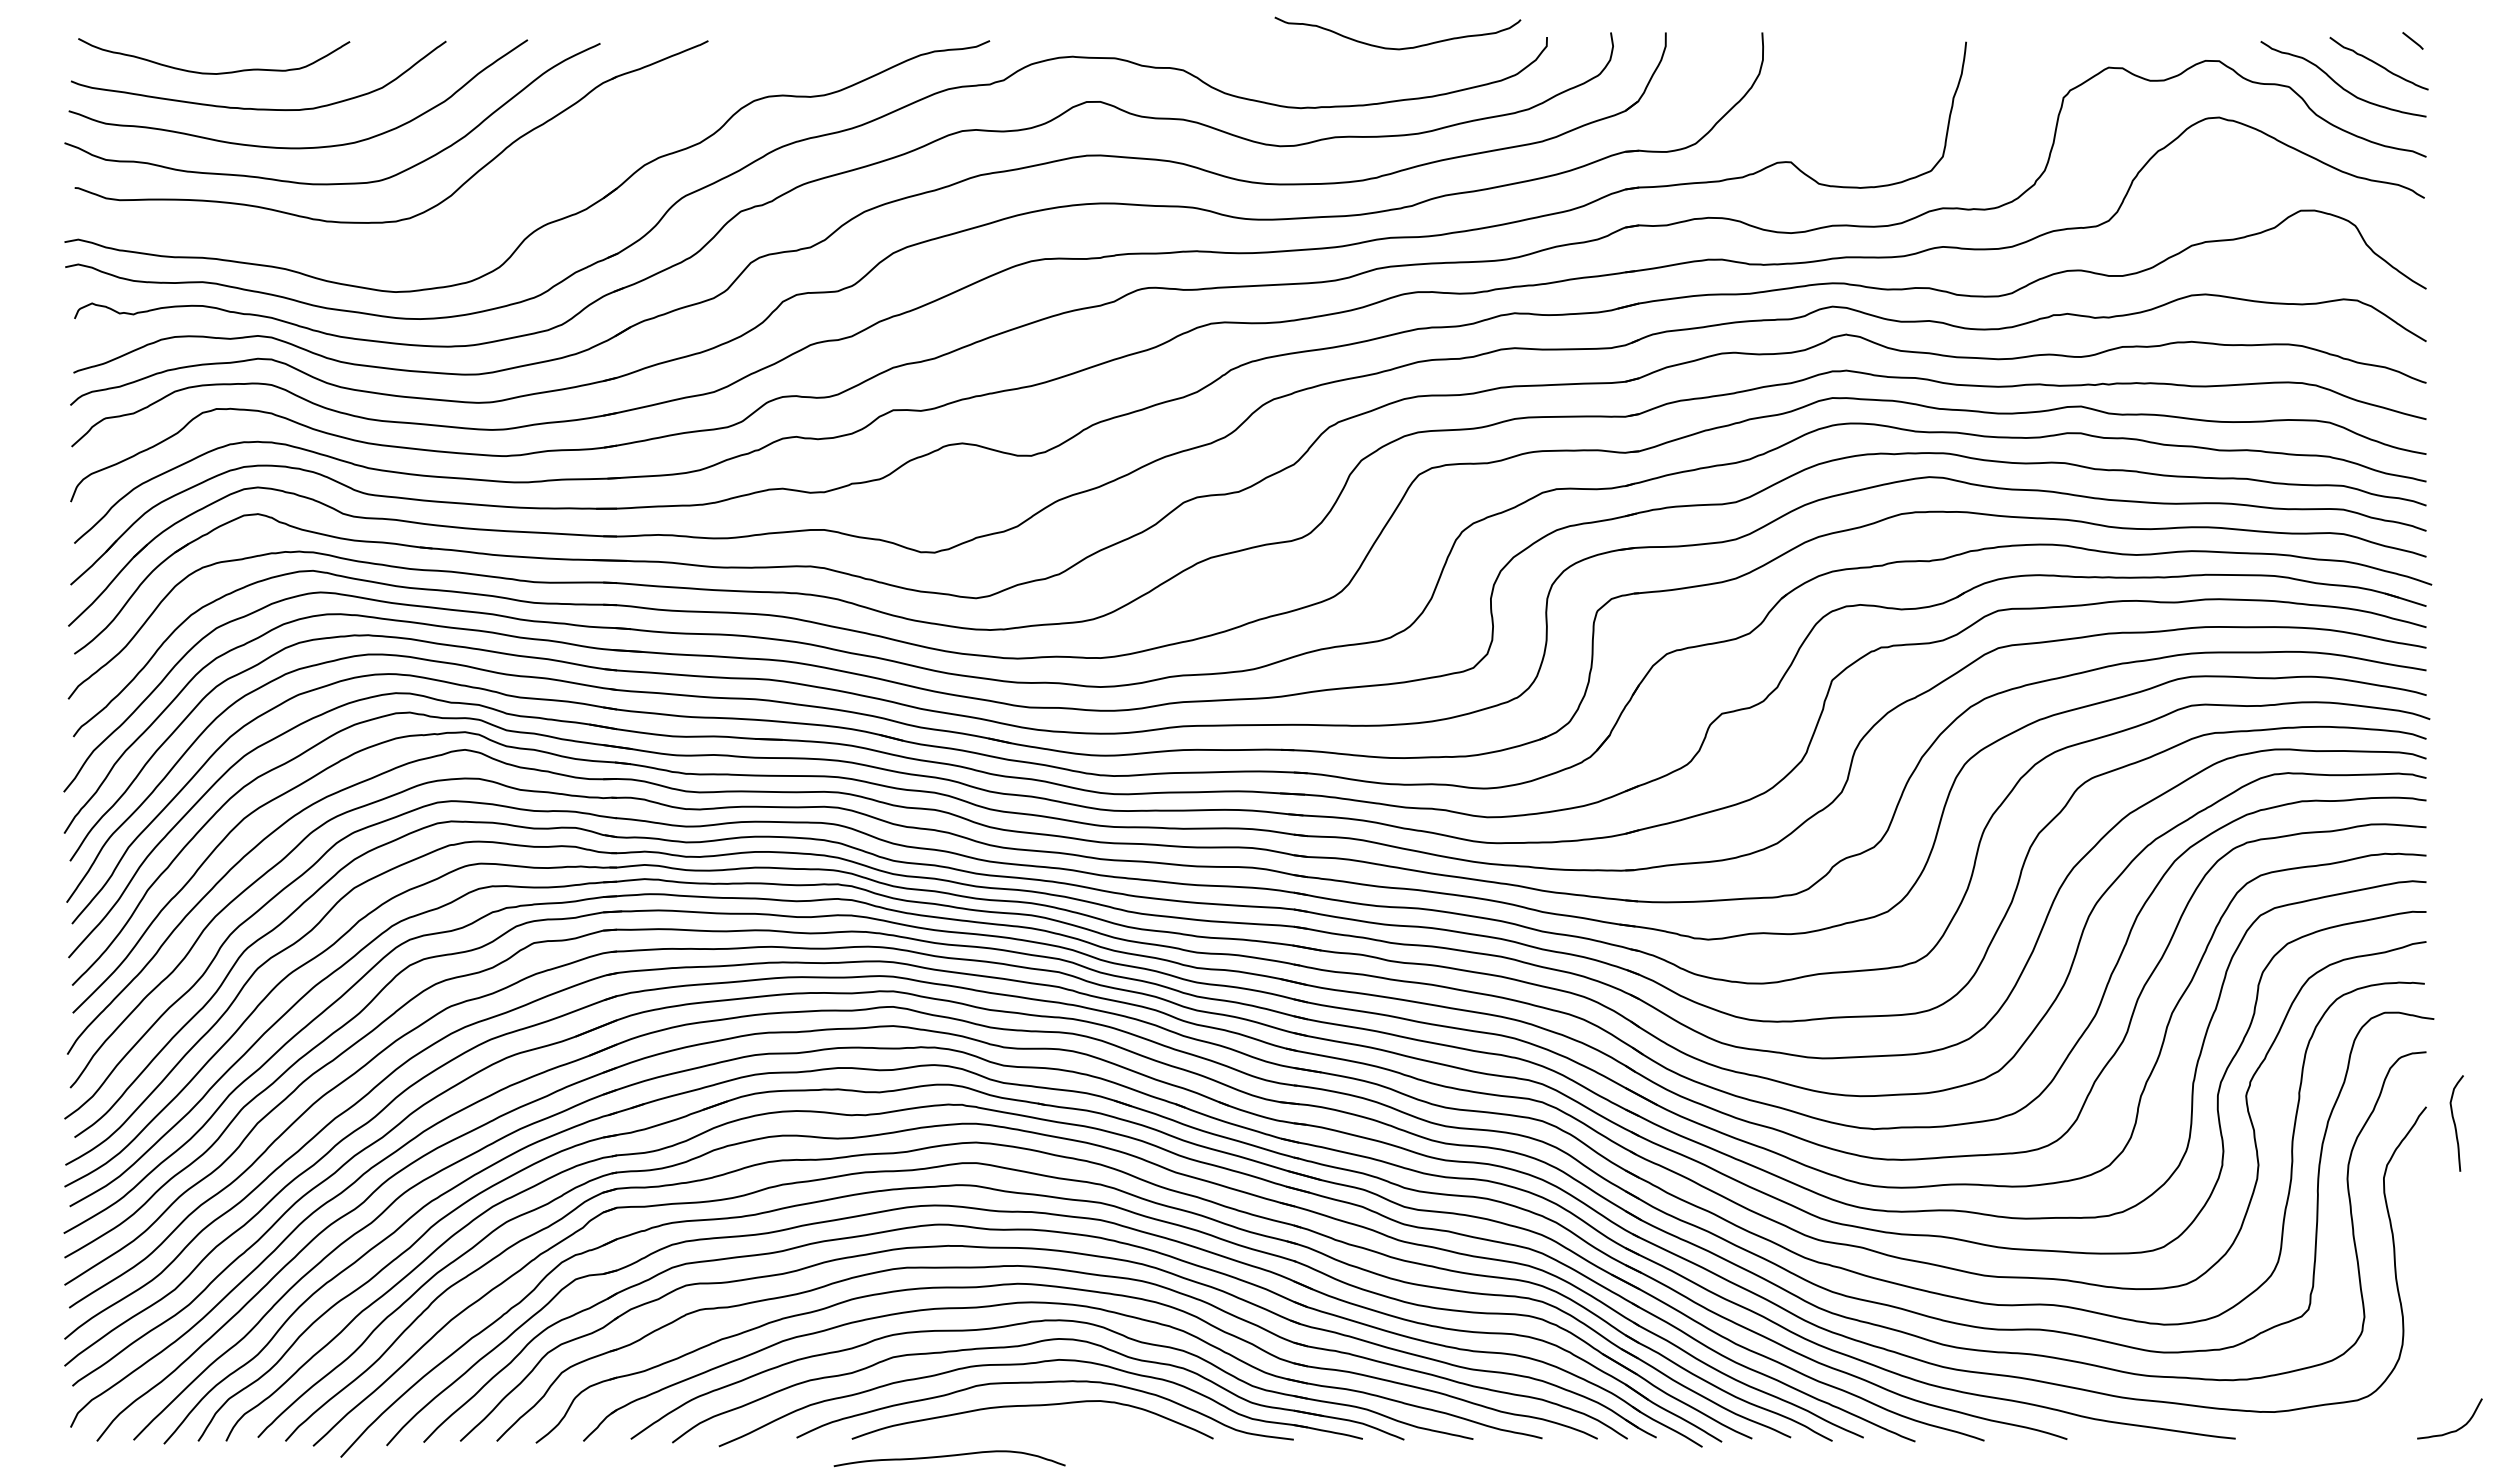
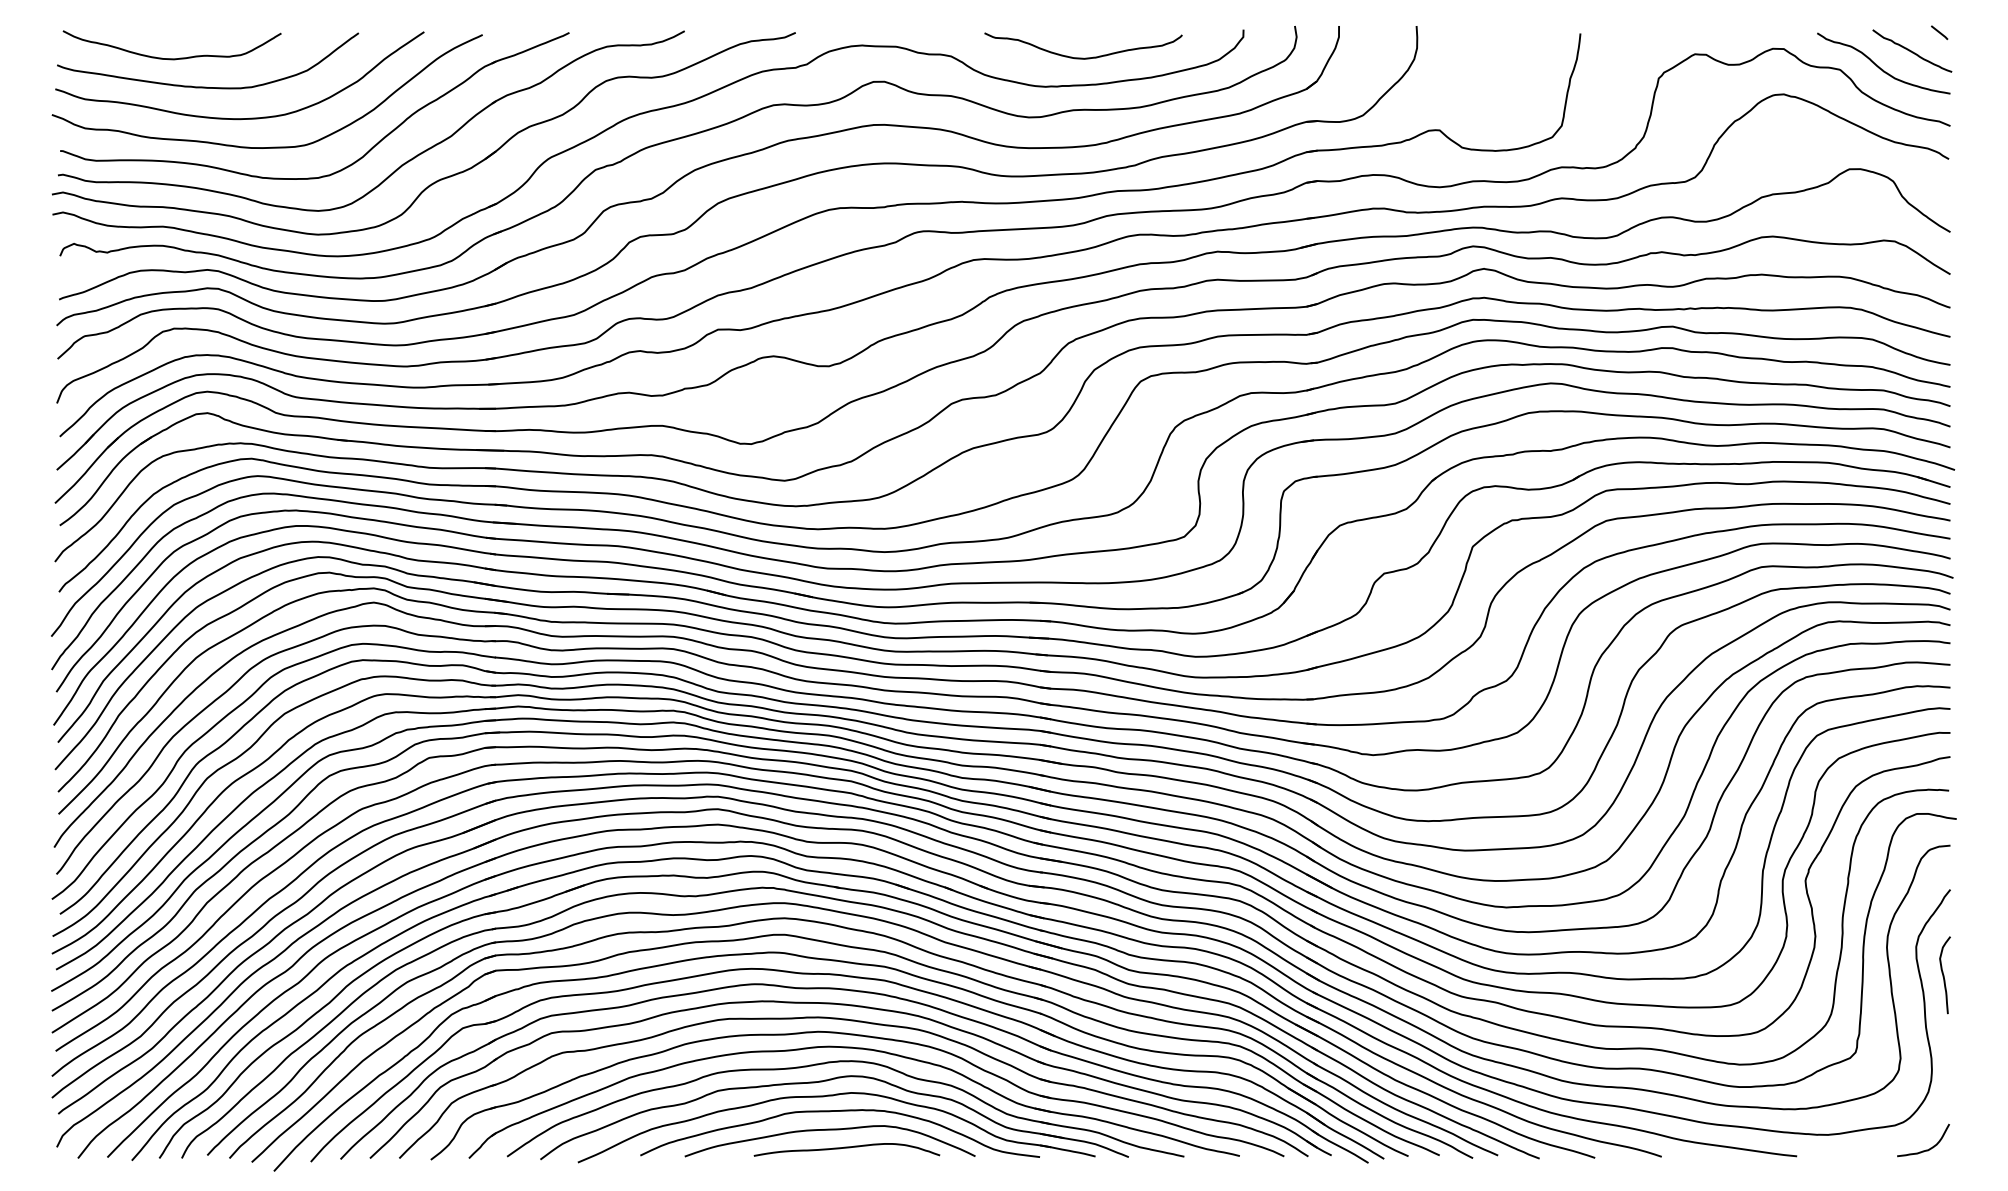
curve: (1397, 48) -> (1083, 58), moved
part: (500, 204) -> (402, 164), added
curve: (2455, 1123) -> (1944, 975), moved
curve: (2453, 1430) -> (1926, 1149), moved
curve: (949, 1456) -> (846, 1148), moved

